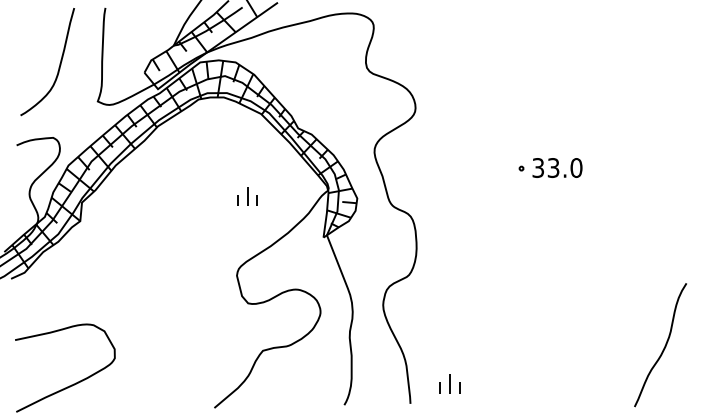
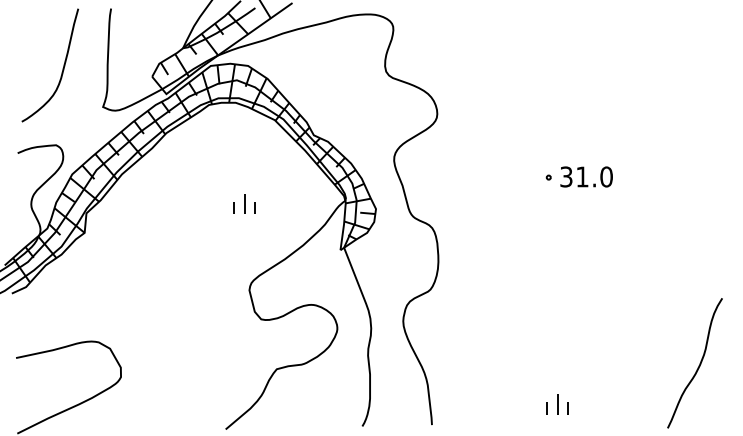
text: (553, 167) -> (582, 176), 33.0 -> 31.0
part: (247, 196) -> (244, 203), moved
part: (449, 384) -> (557, 404), moved

